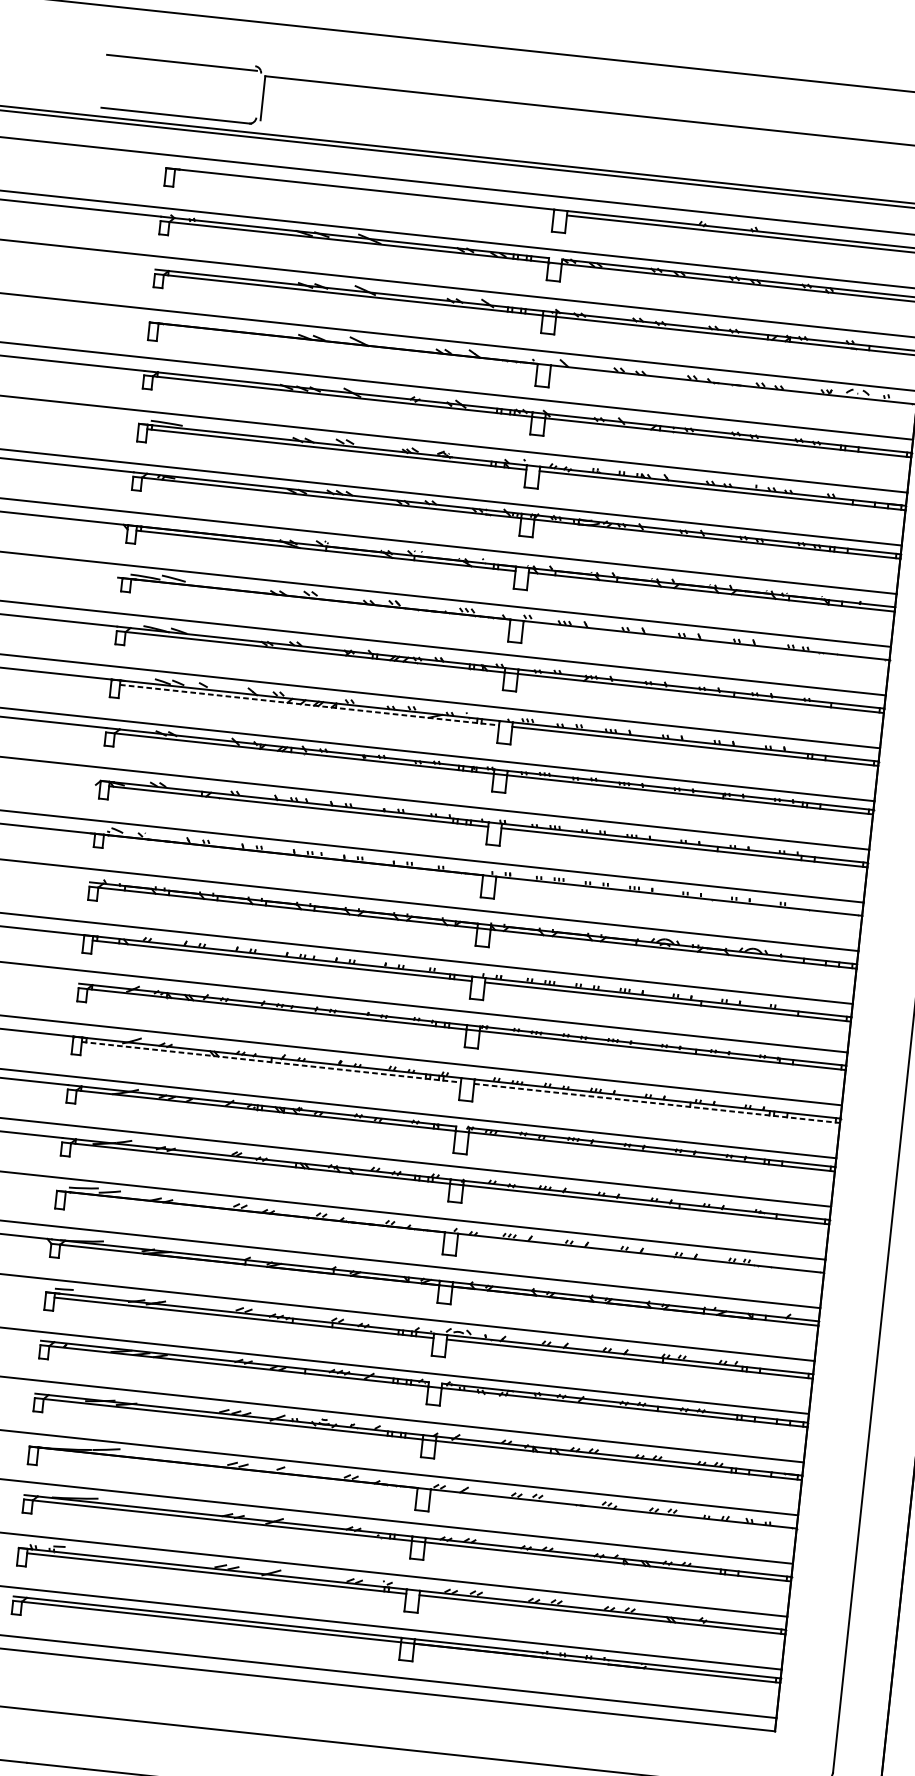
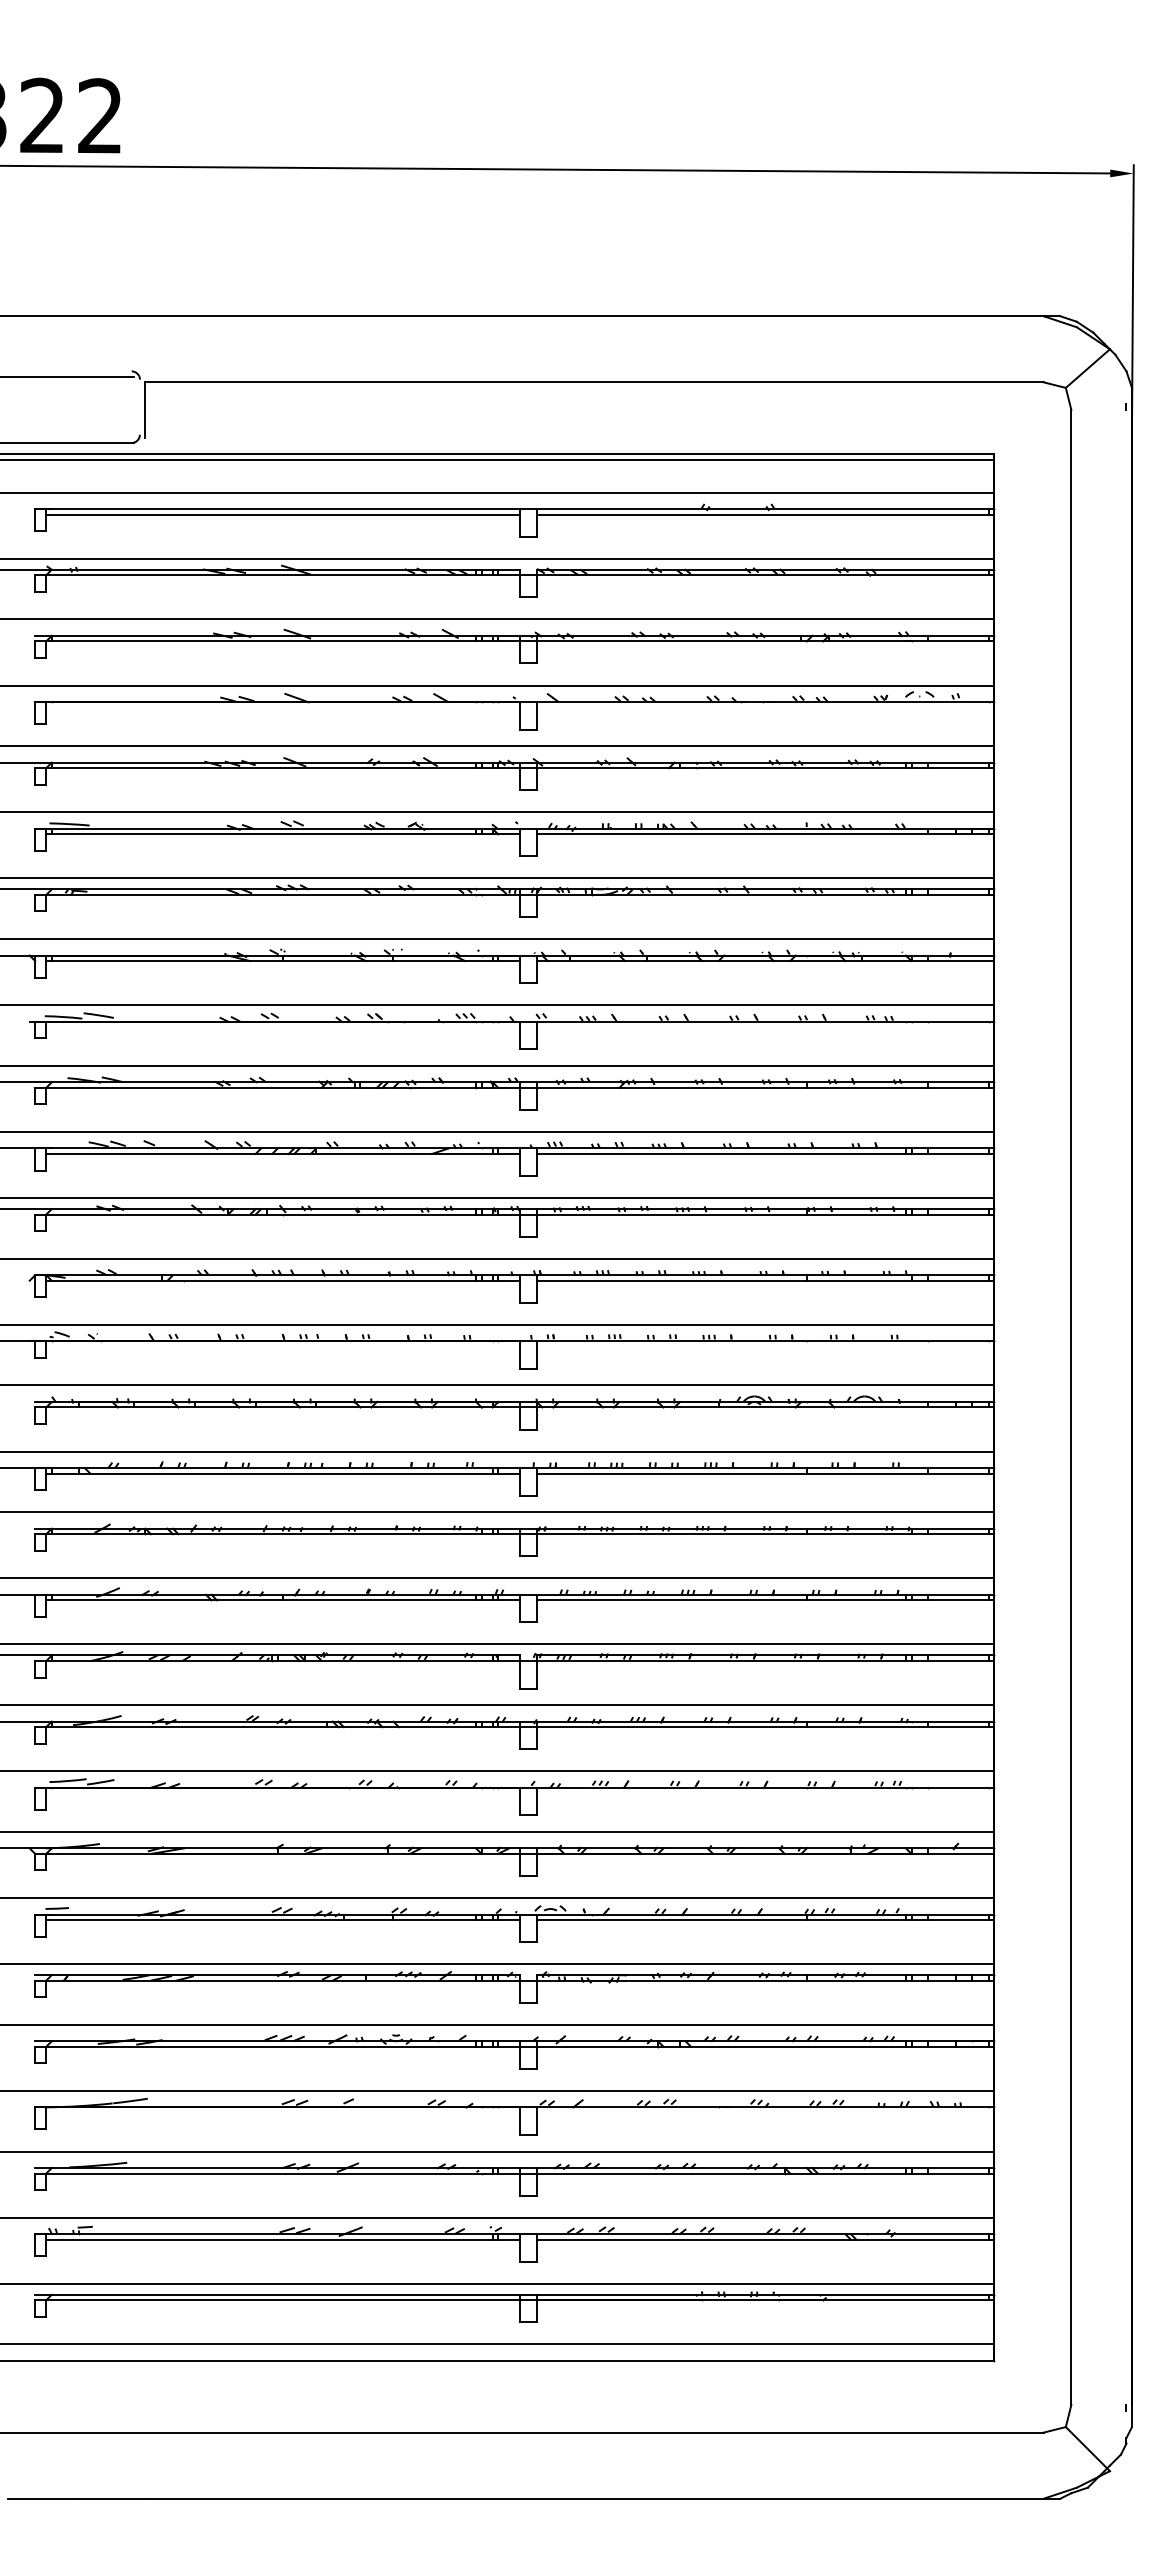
line: (364, 193) -> (283, 514), added
line: (309, 704) -> (283, 1153), dashed -> solid
line: (271, 1062) -> (283, 1600), dashed -> solid
line: (657, 1103) -> (765, 1600), dashed -> solid

